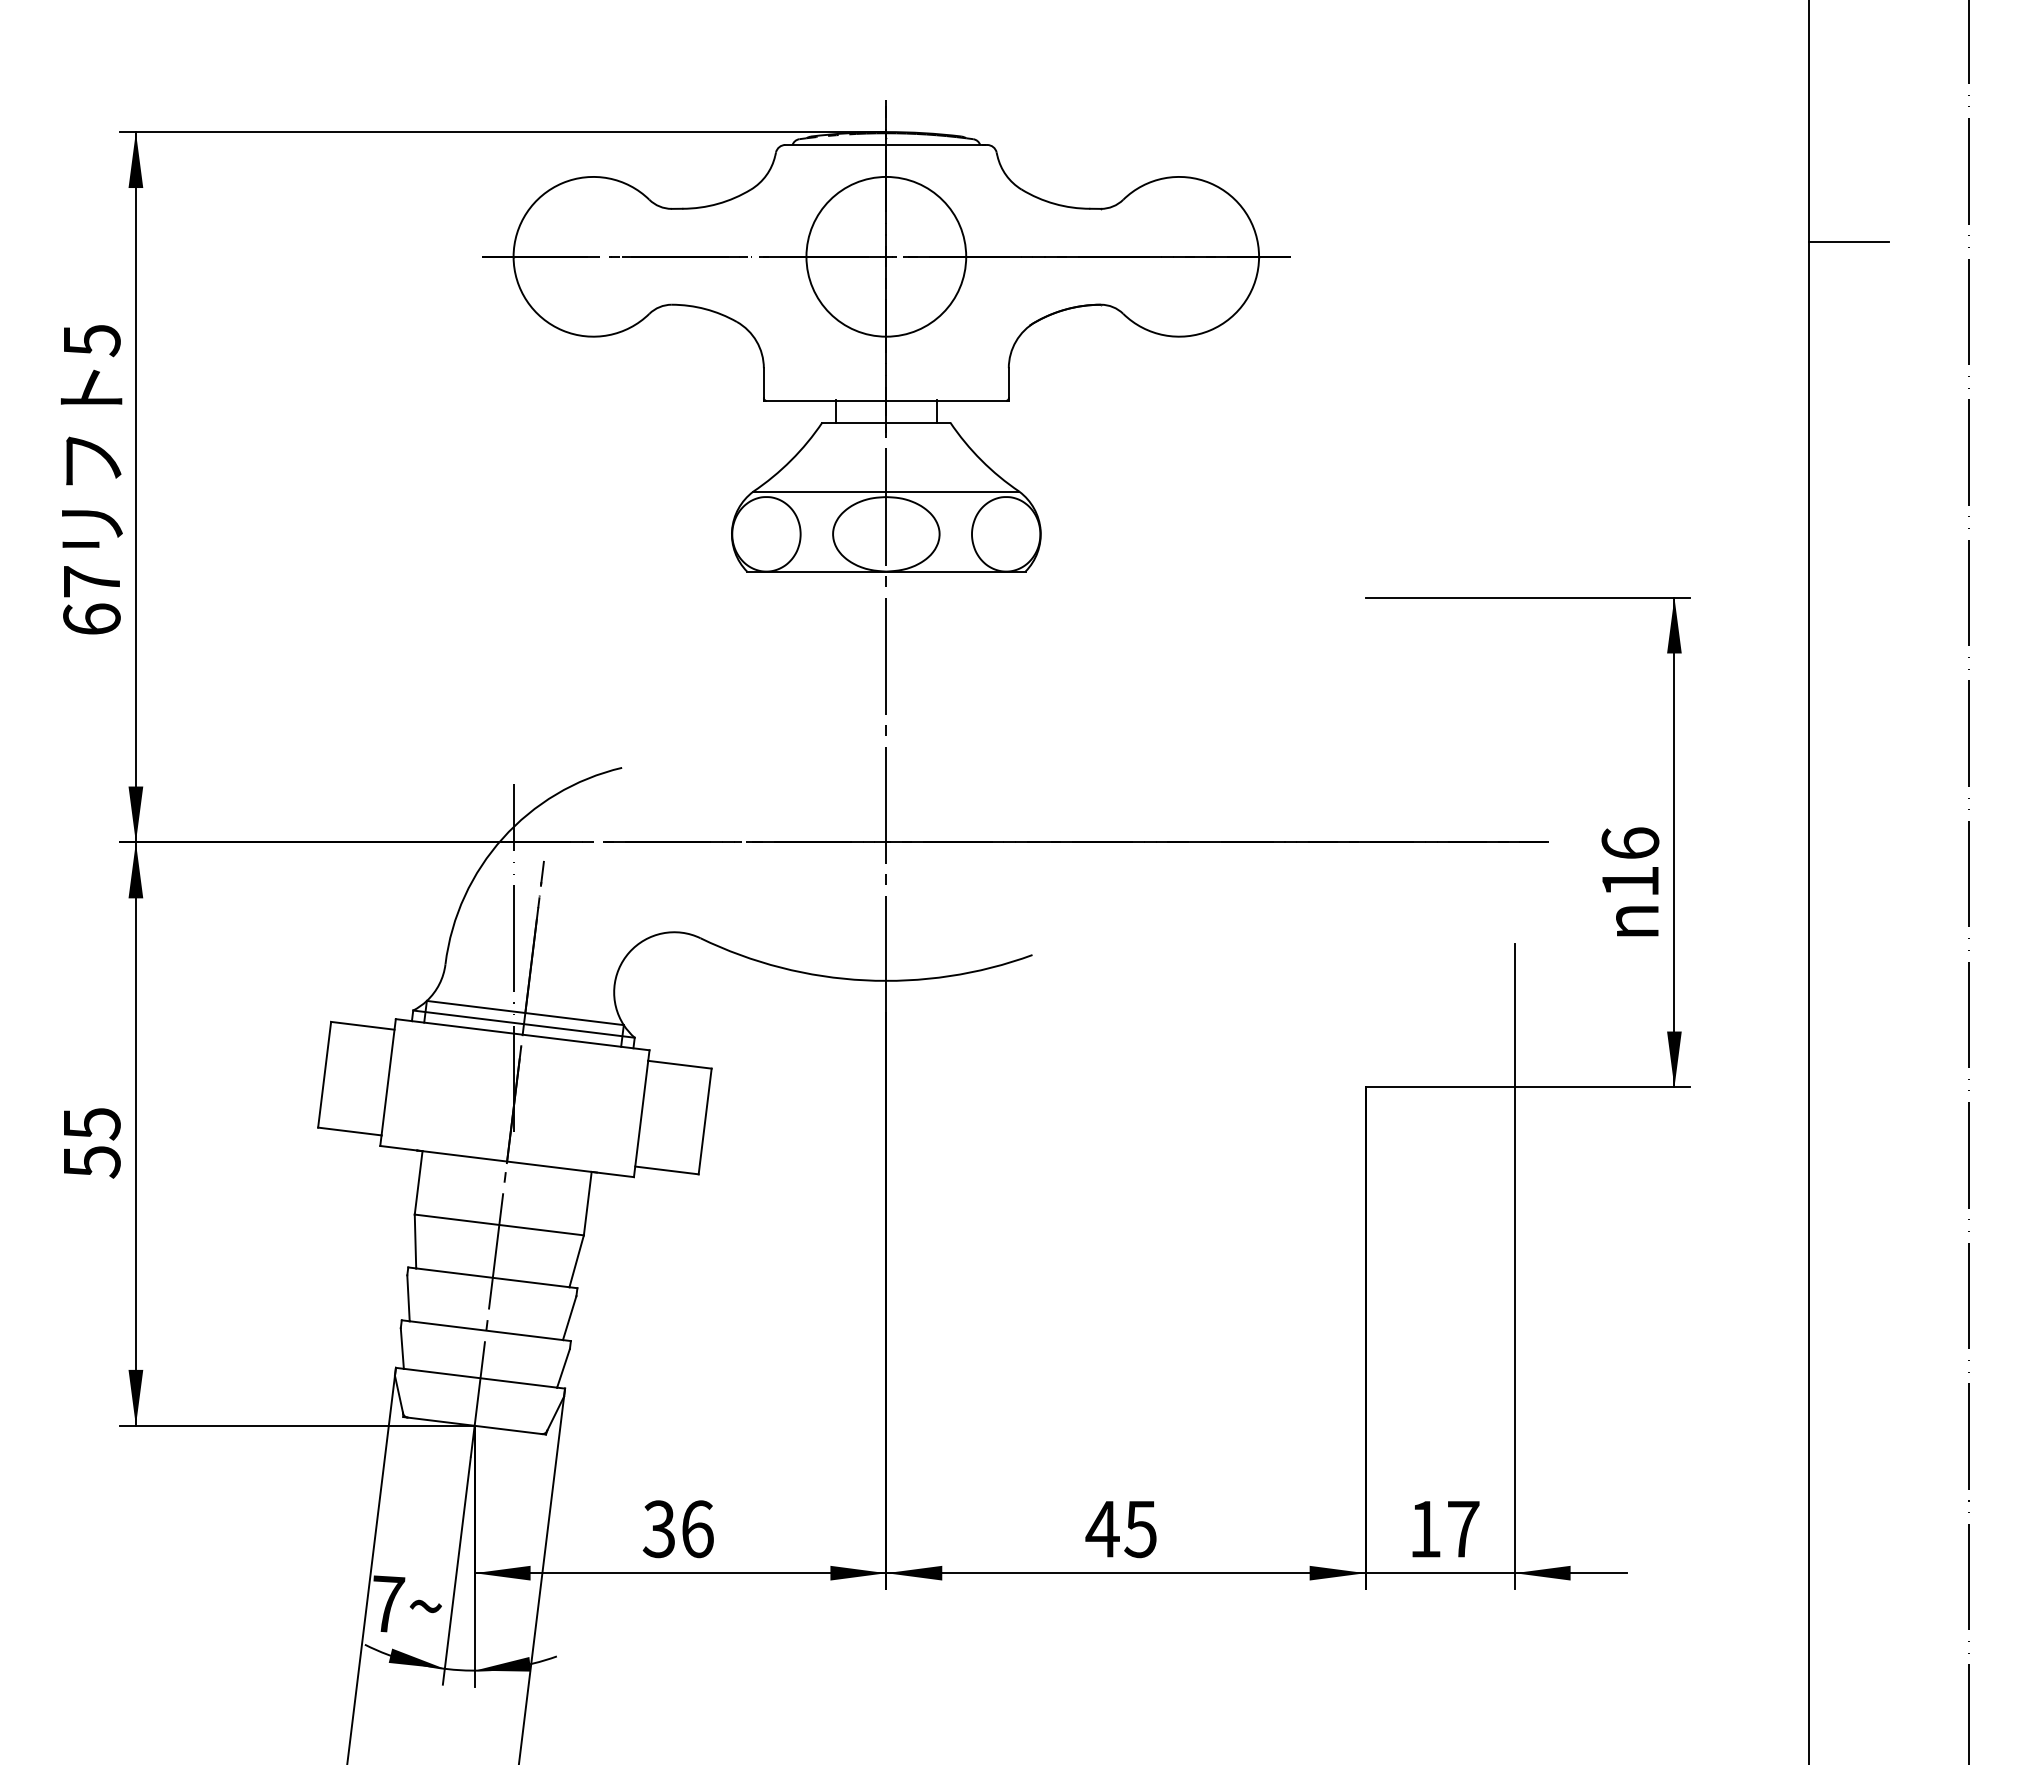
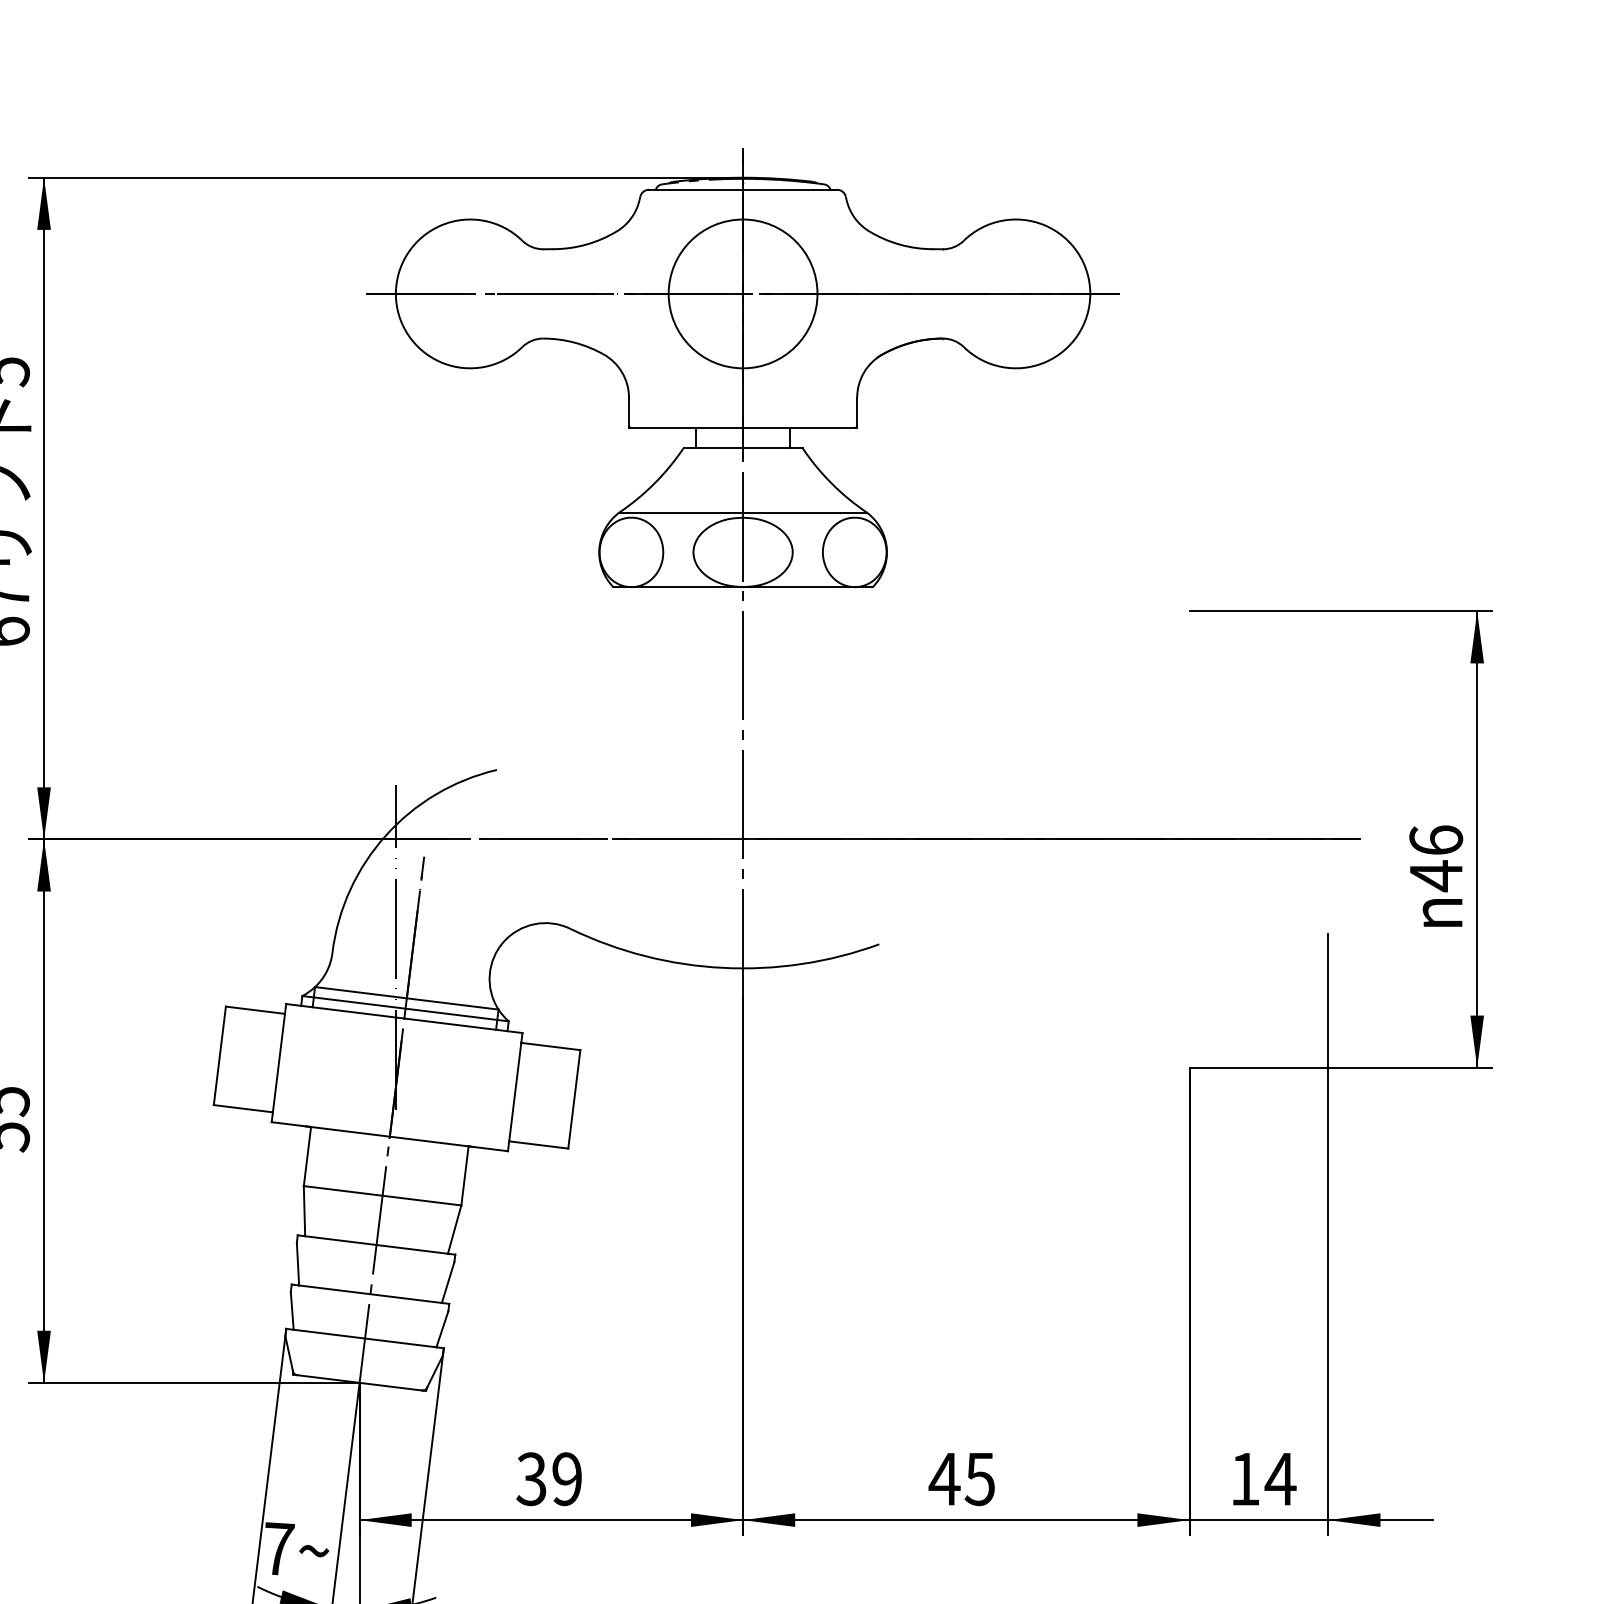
text: (1630, 881) -> (1436, 875), 16 -> 46
text: (697, 1529) -> (567, 1479), 36 -> 39
text: (1463, 1529) -> (1280, 1479), 17 -> 14

